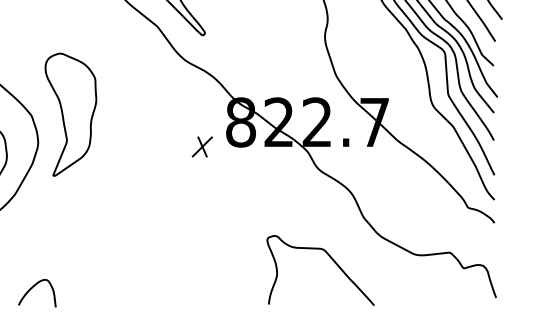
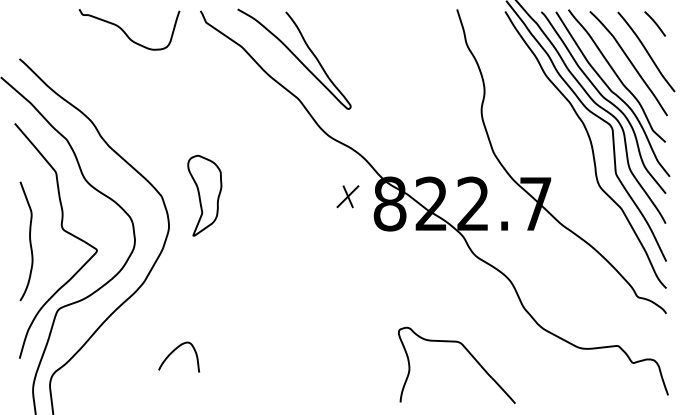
part: (70, 114) -> (204, 195), size x0.6
part: (201, 146) -> (347, 196), moved
curve: (331, 259) -> (468, 353), moved
curve: (33, 288) -> (174, 351), moved

